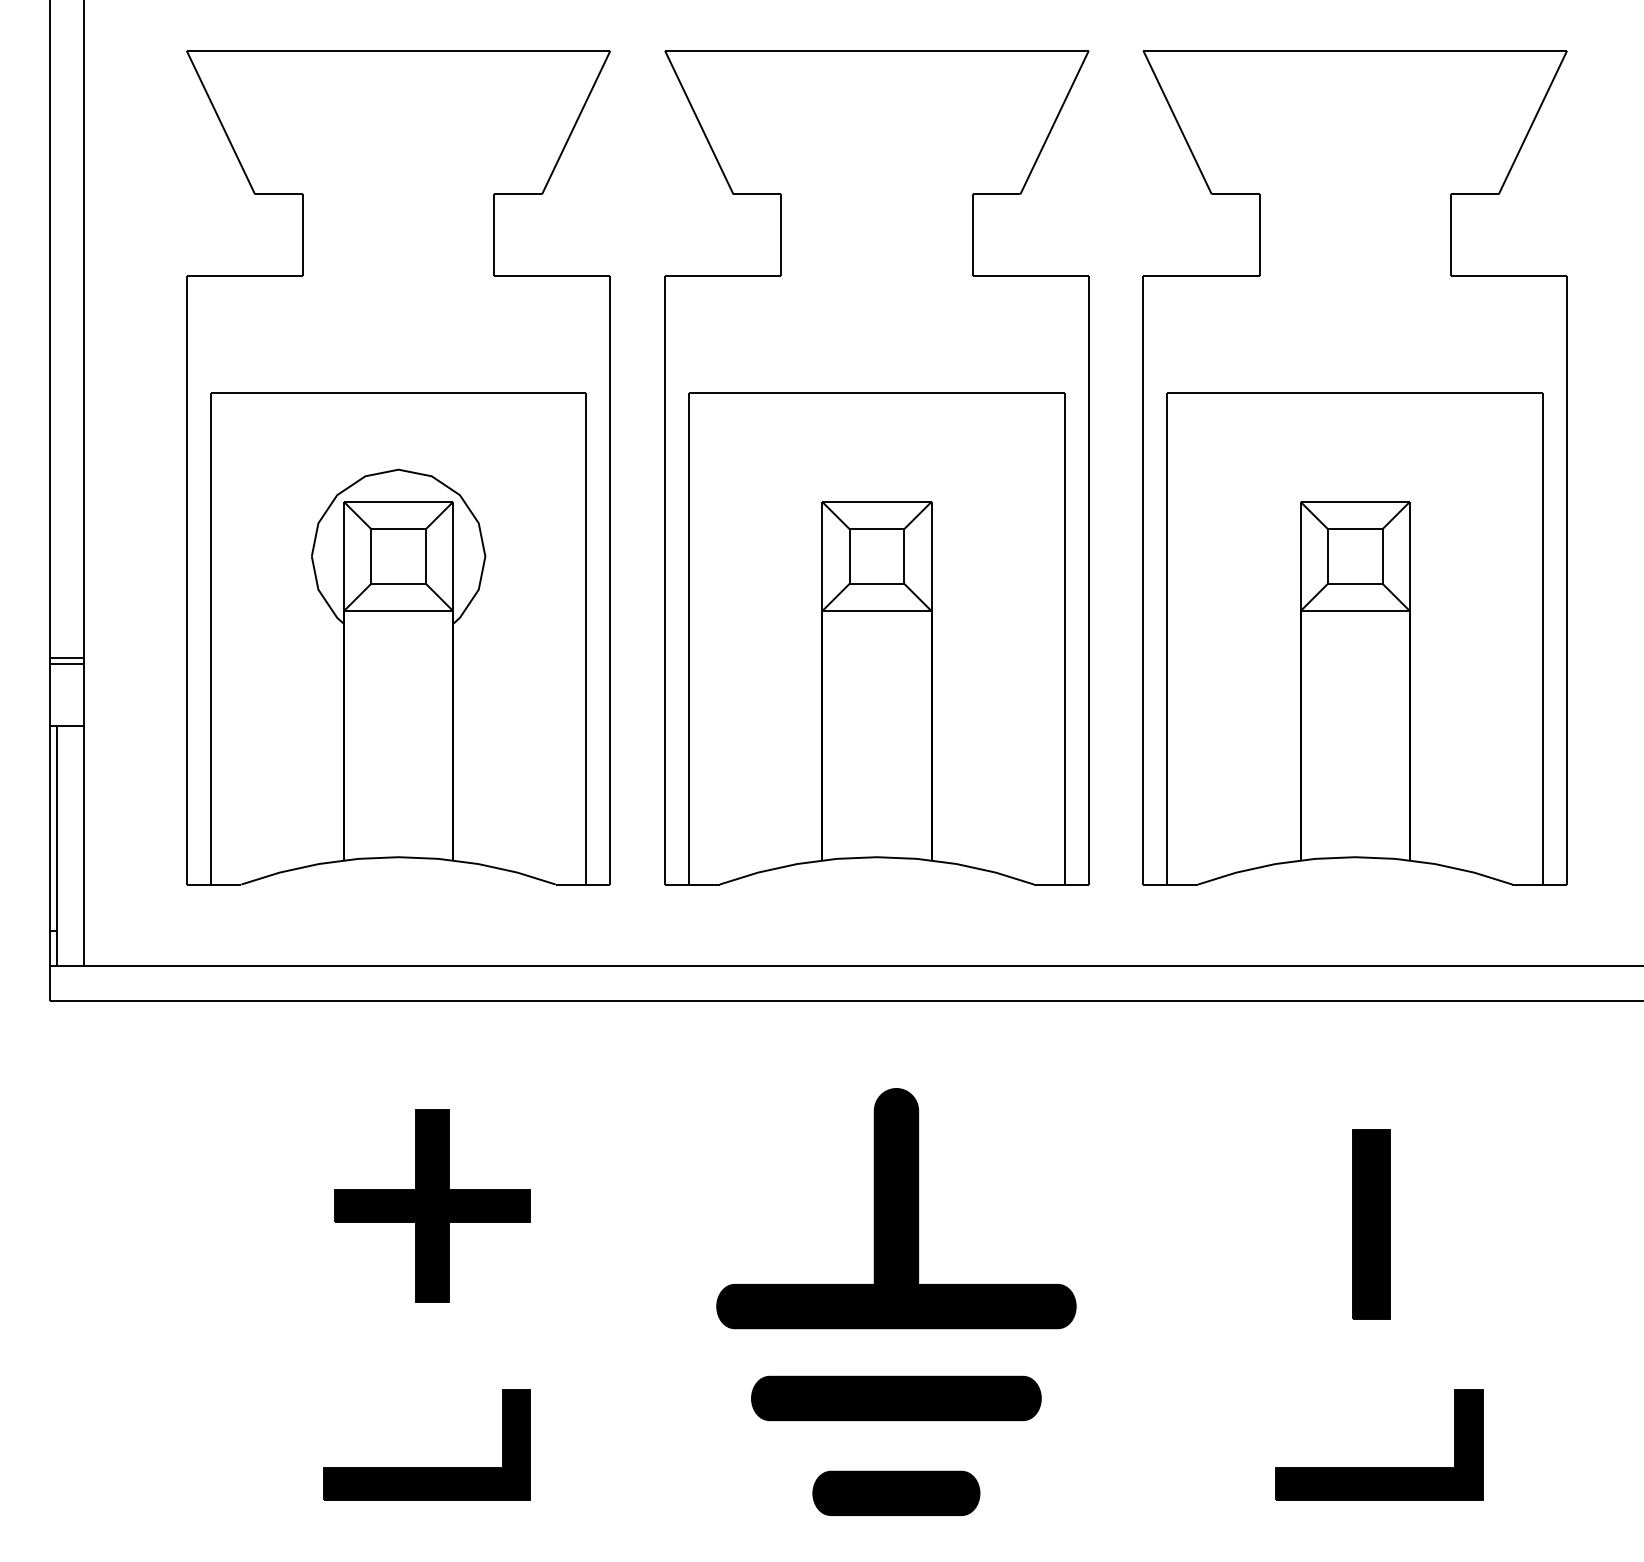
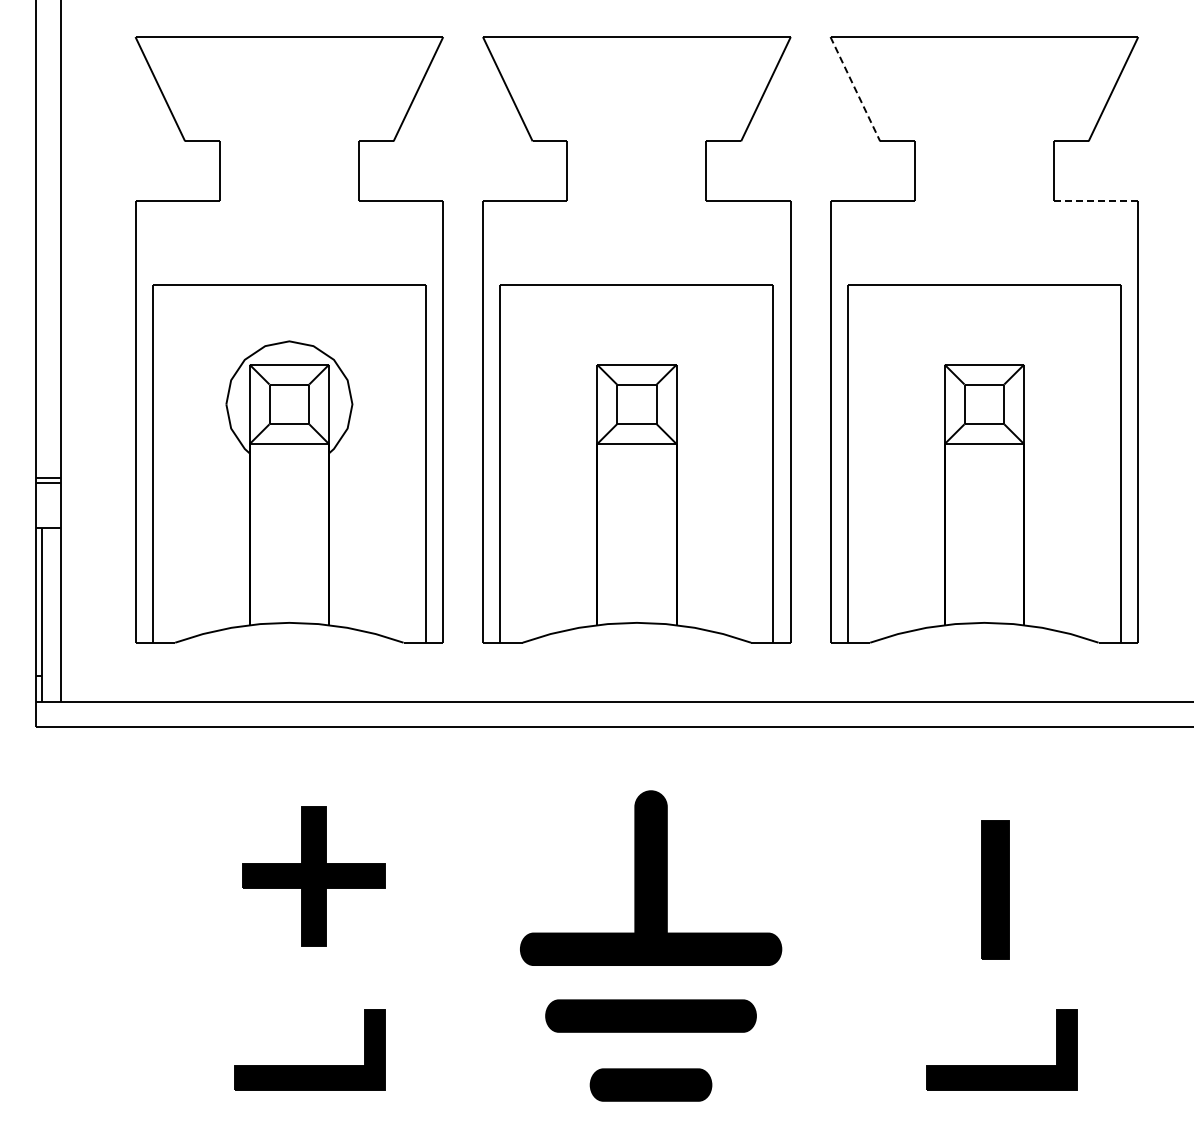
line: (1177, 123) -> (855, 89), solid -> dashed
line: (1508, 275) -> (1095, 200), solid -> dashed

